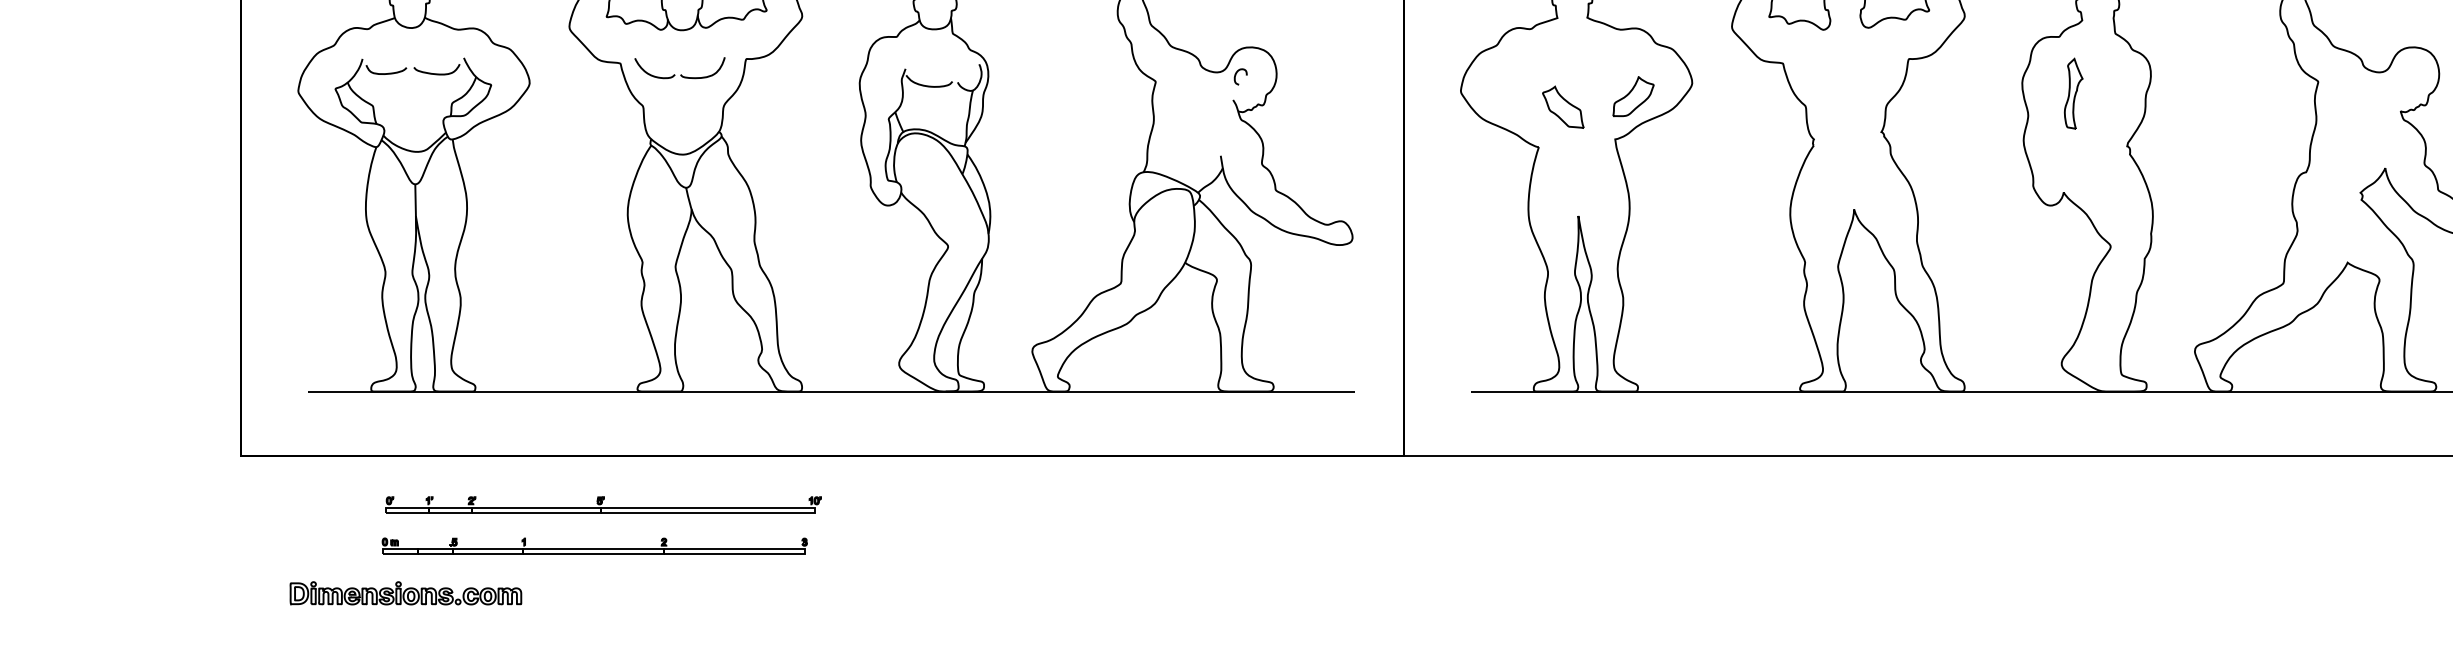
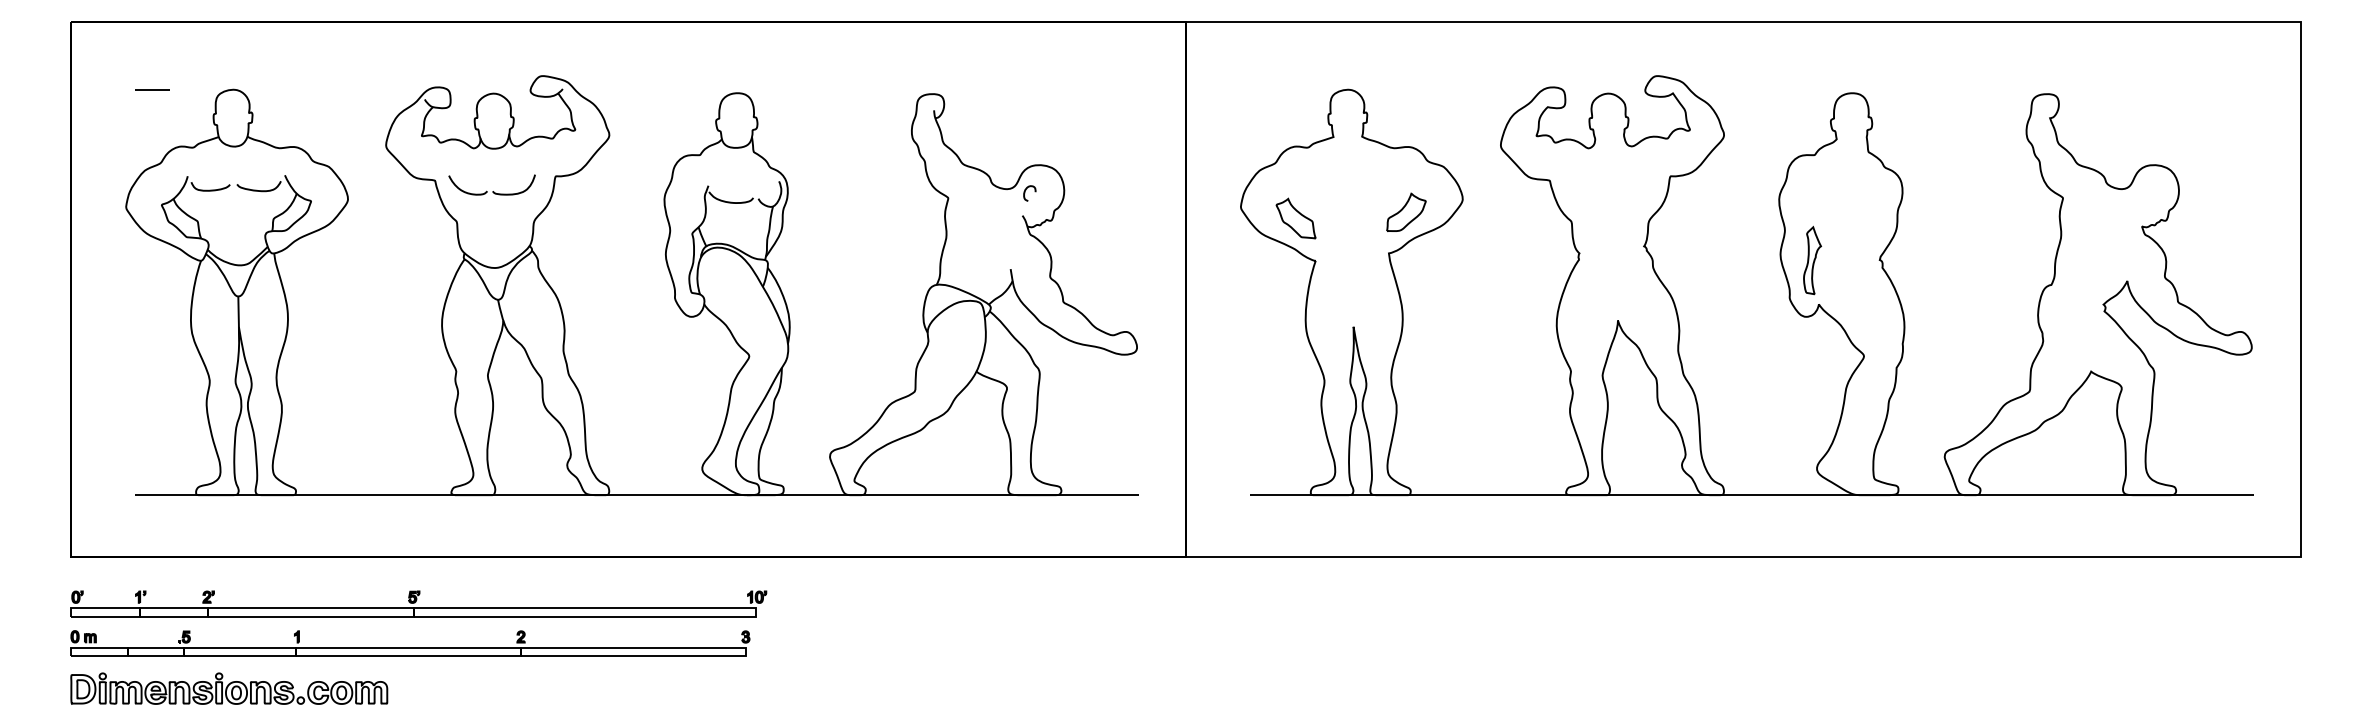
part: (2073, 93) -> (1812, 260), moved
part: (1562, 107) -> (1295, 218), moved
part: (603, 504) -> (418, 603), size x1.67
part: (594, 546) -> (410, 643), size x1.67
part: (406, 593) -> (229, 688), size x1.43

